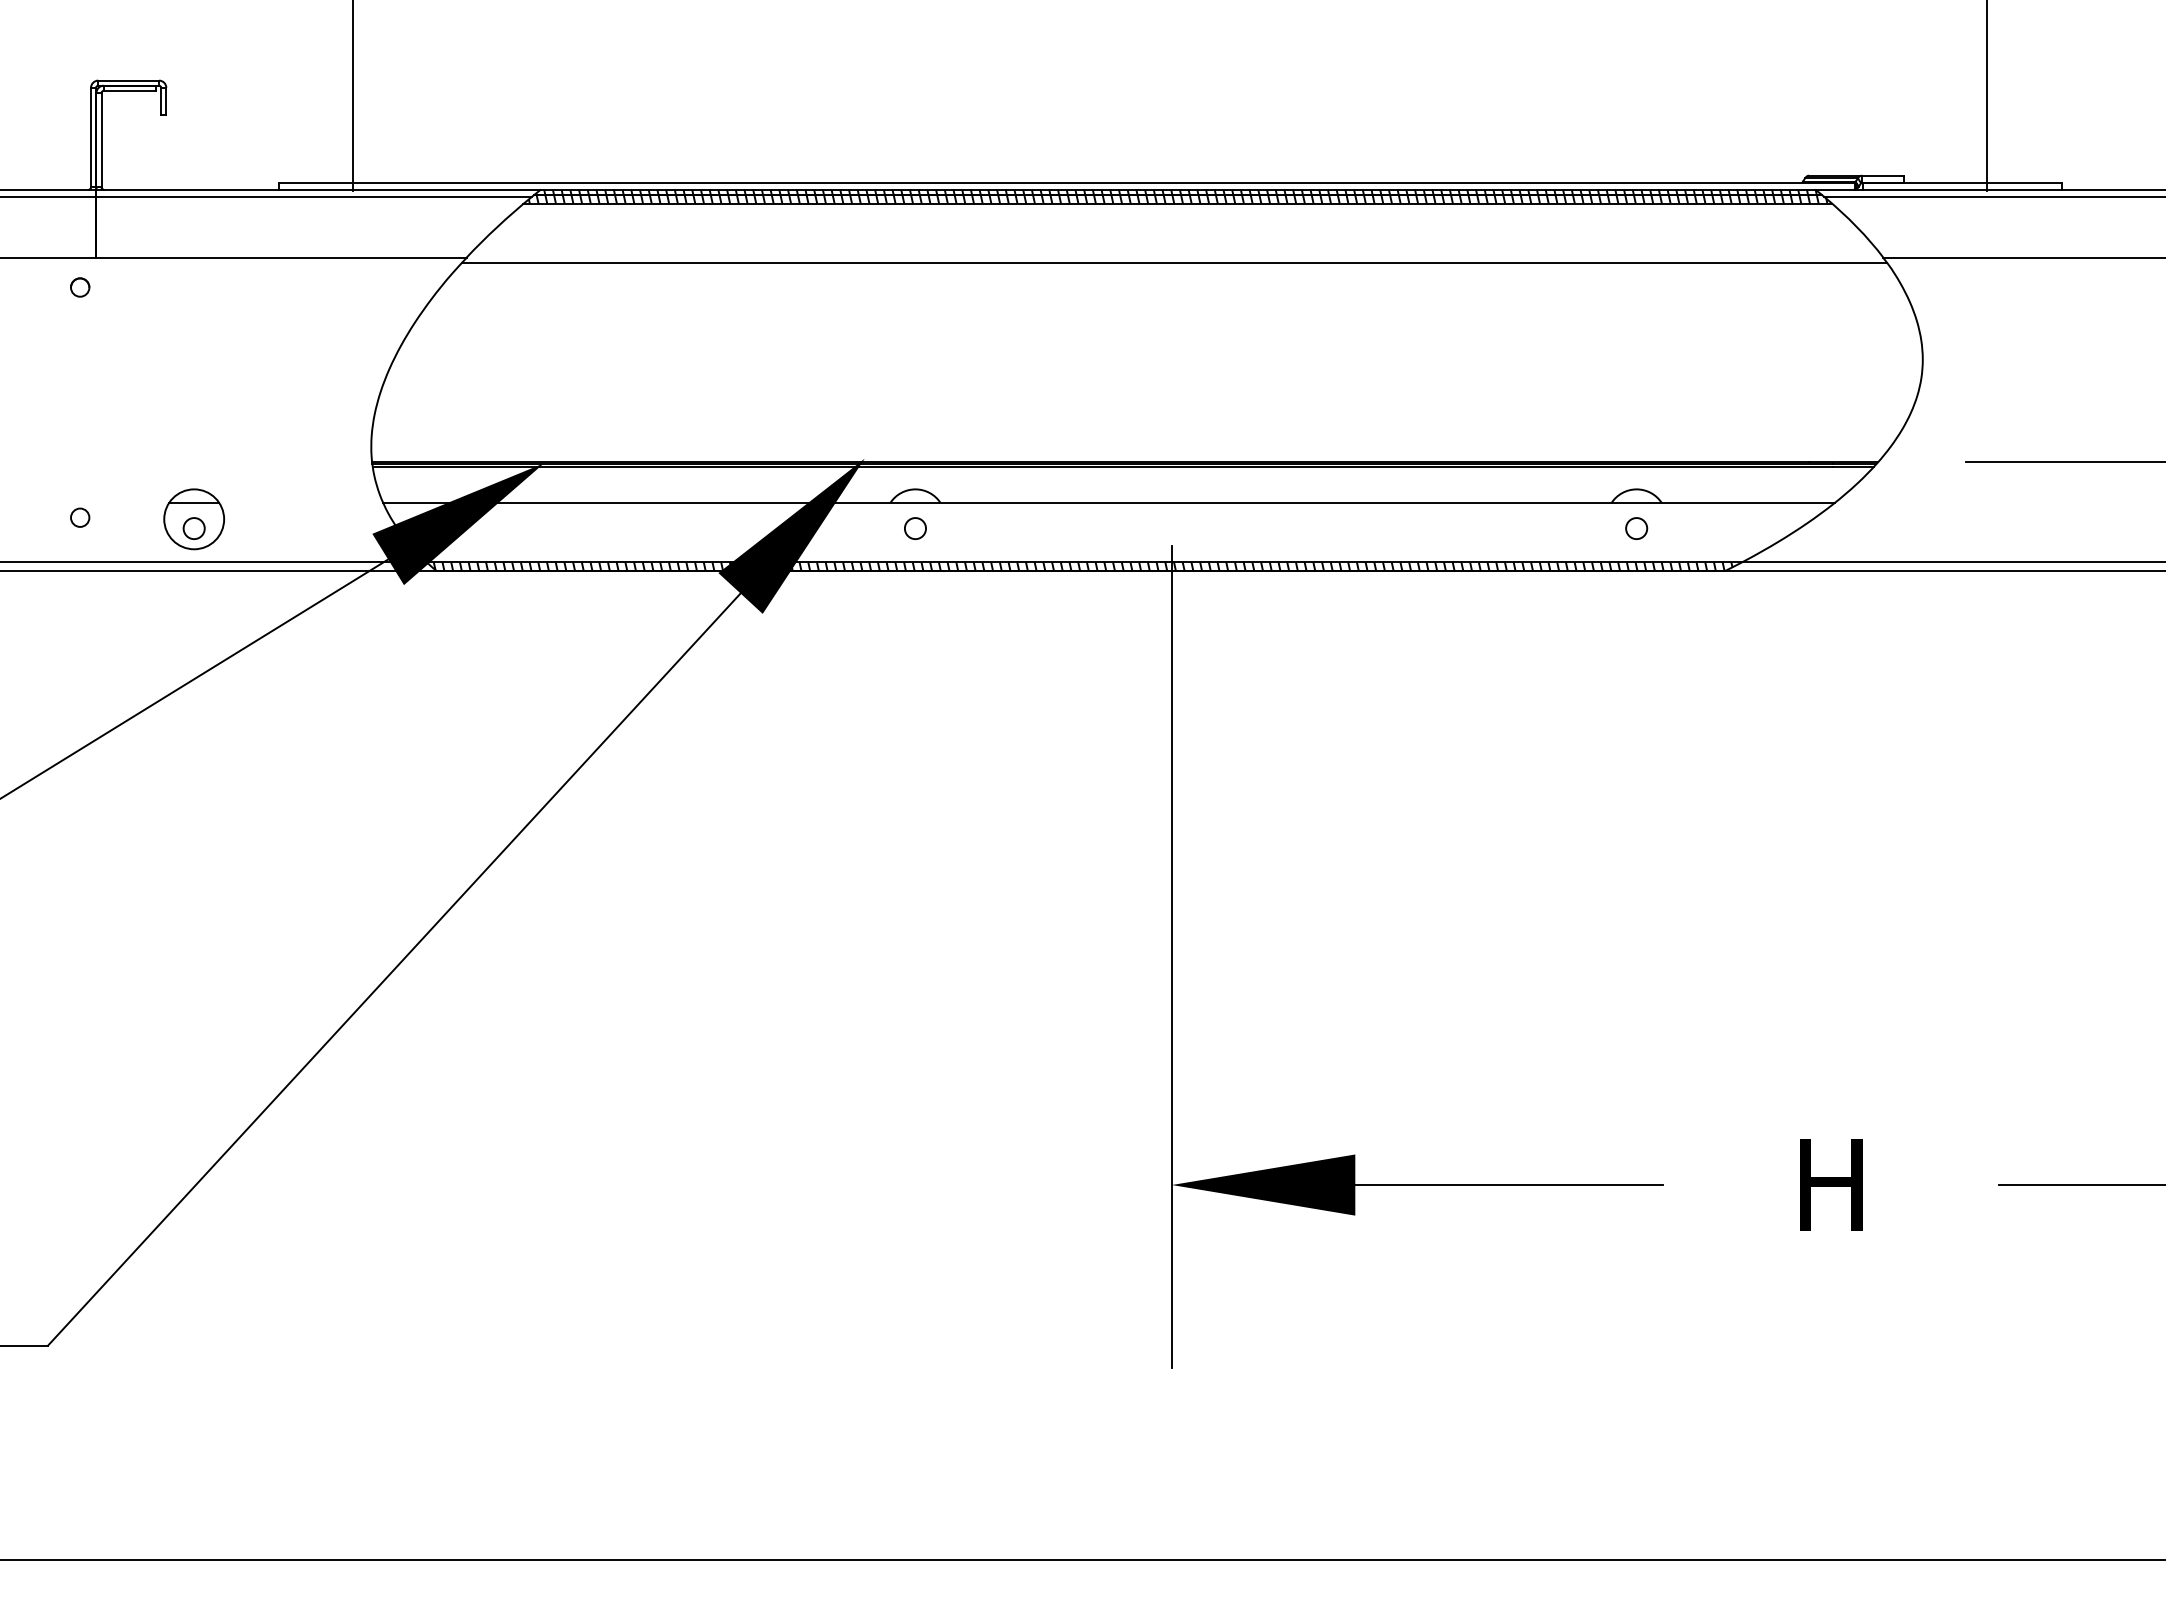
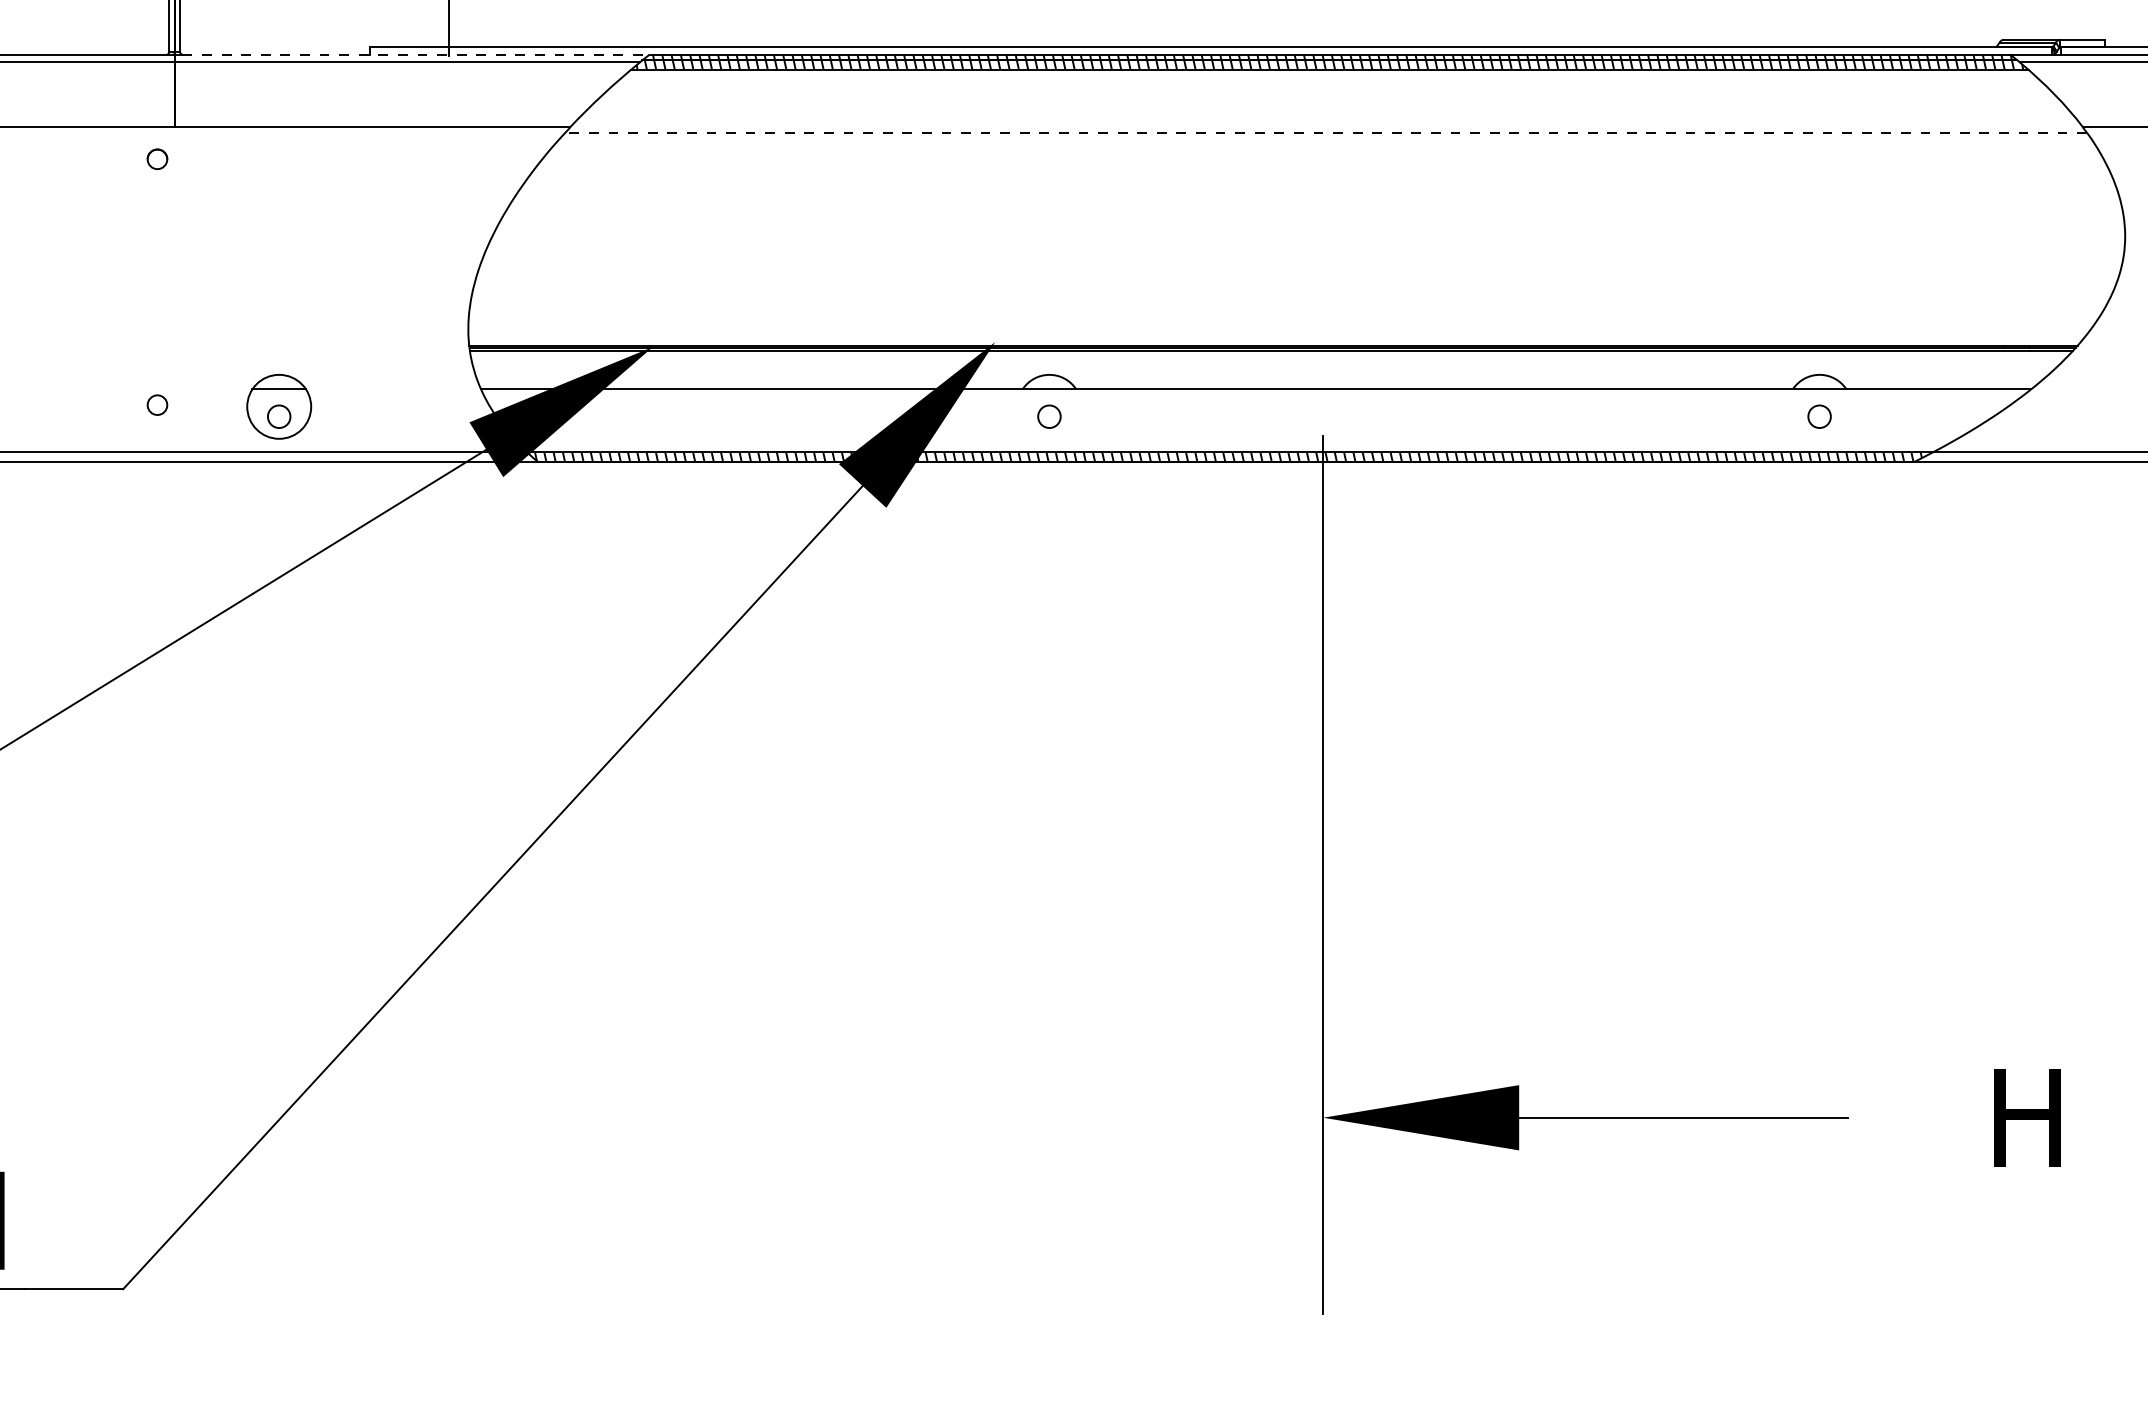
line: (322, 189) -> (416, 54), solid -> dashed
line: (1174, 262) -> (1326, 132), solid -> dashed

